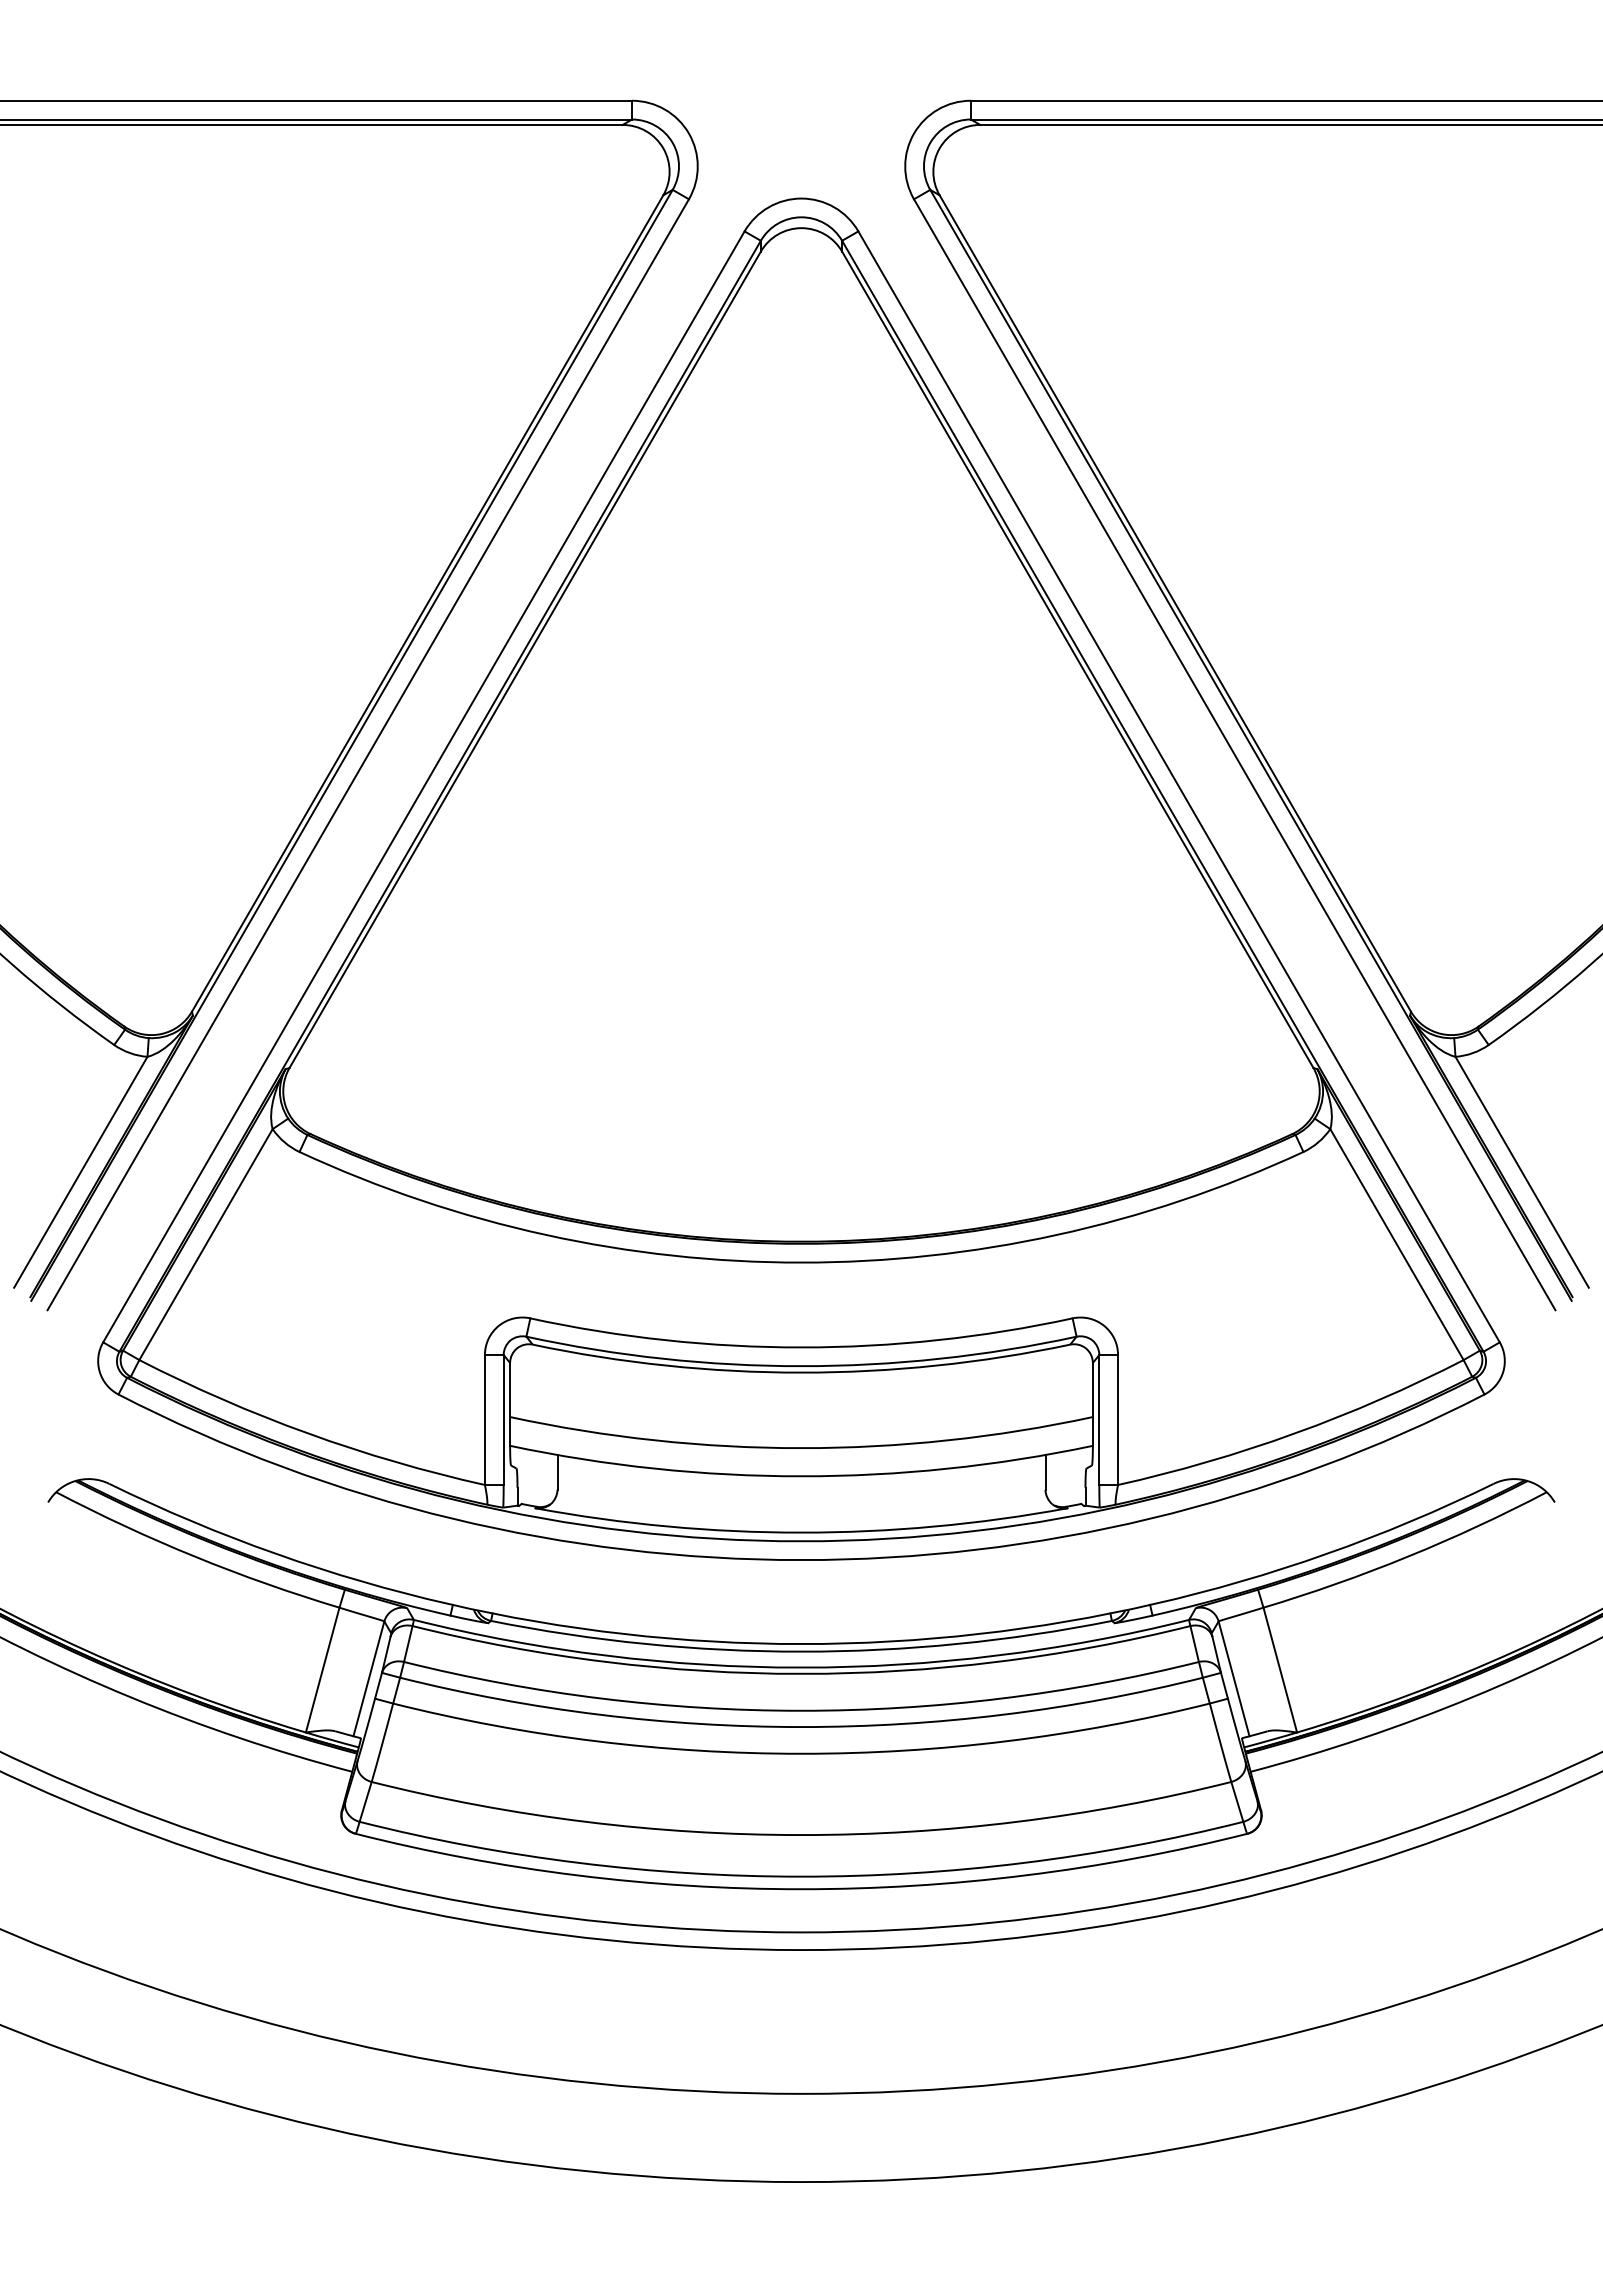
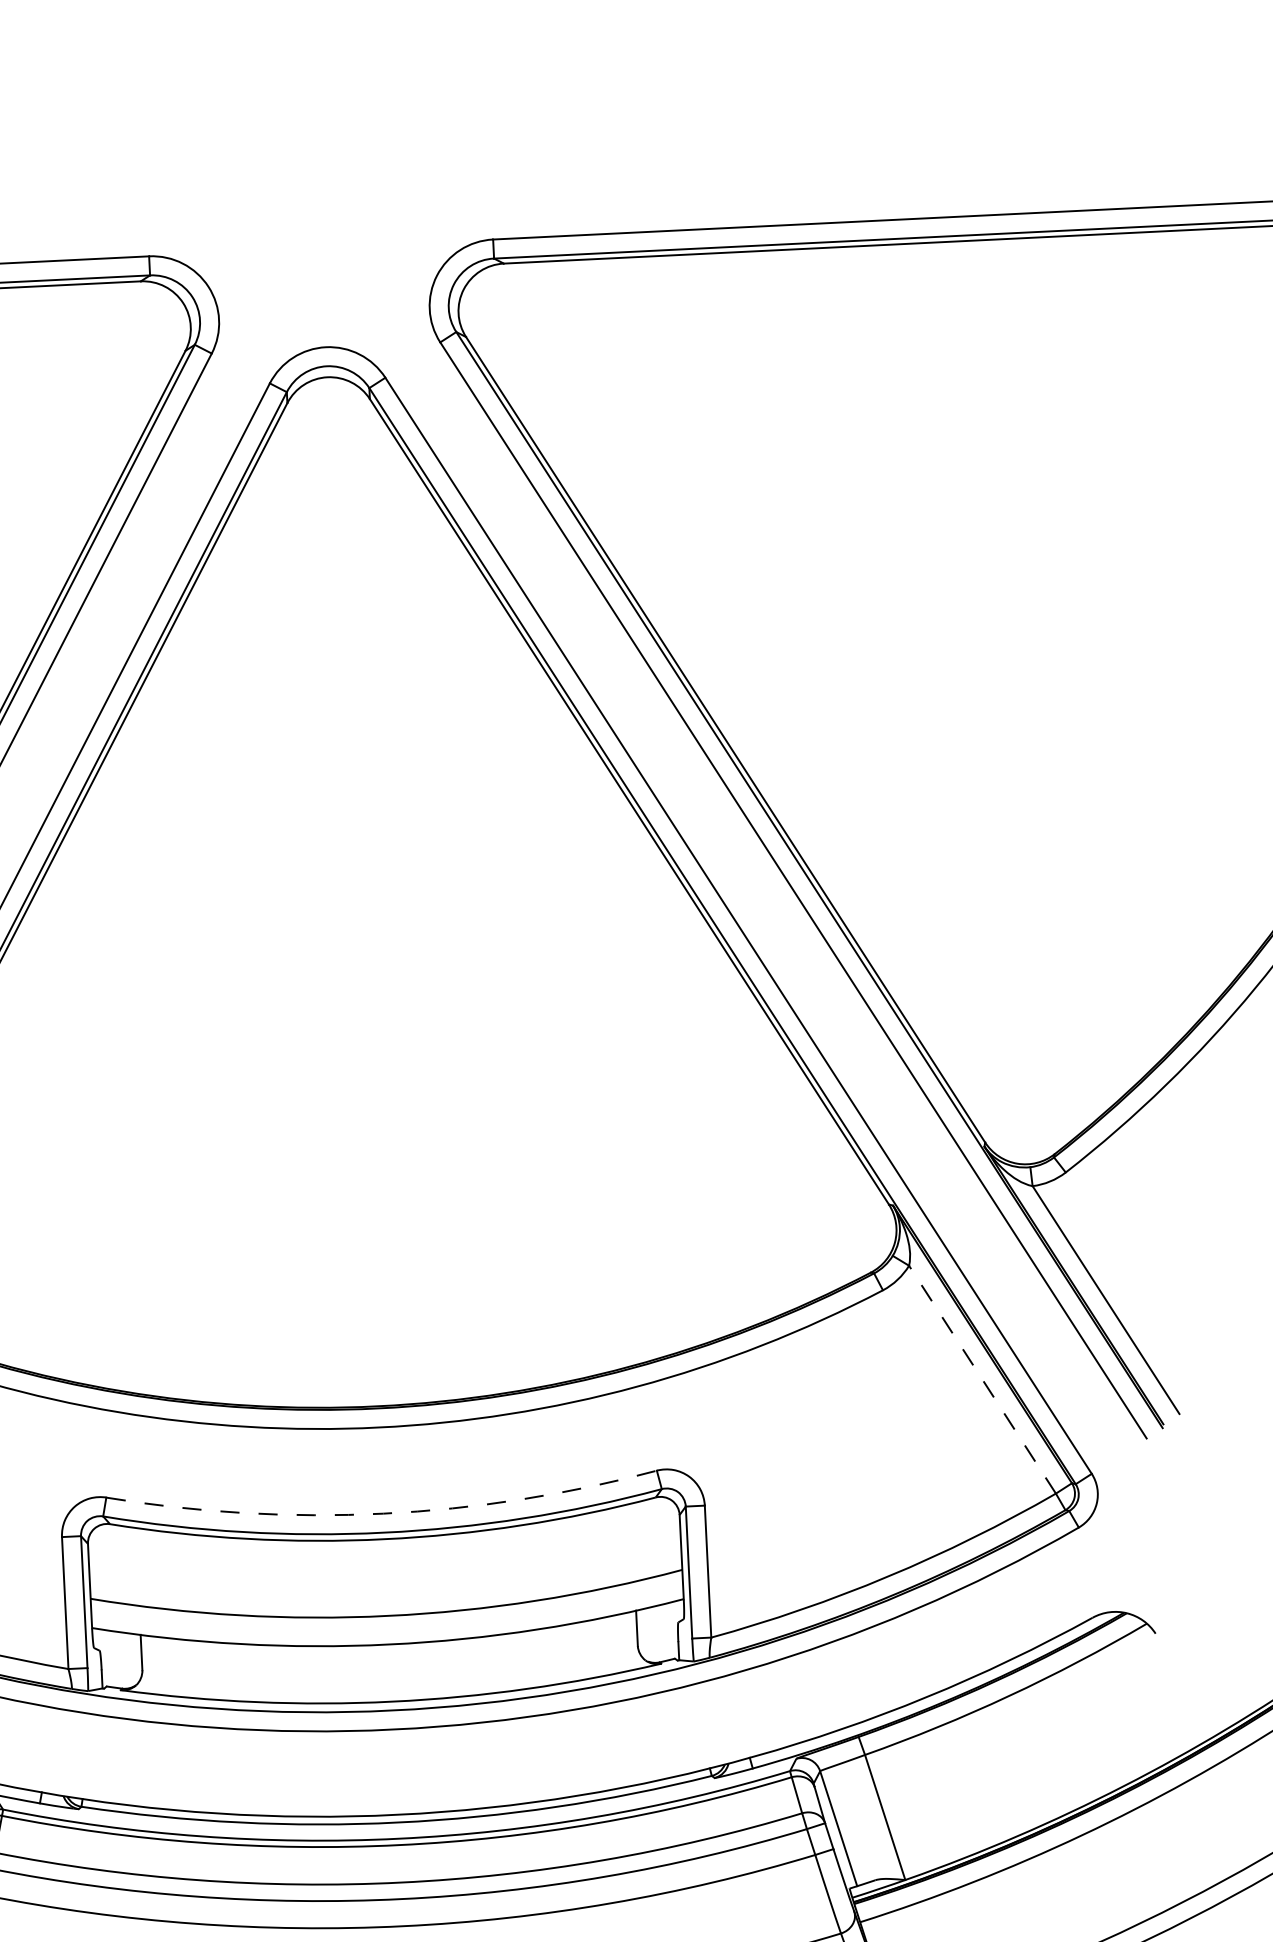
line: (1396, 1244) -> (982, 1379), solid -> dashed
arc: (801, 1347) -> (383, 1513), solid -> dashed

